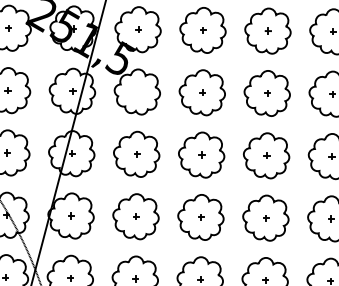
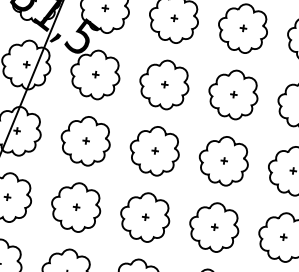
part: (137, 91) -> (95, 74), added

